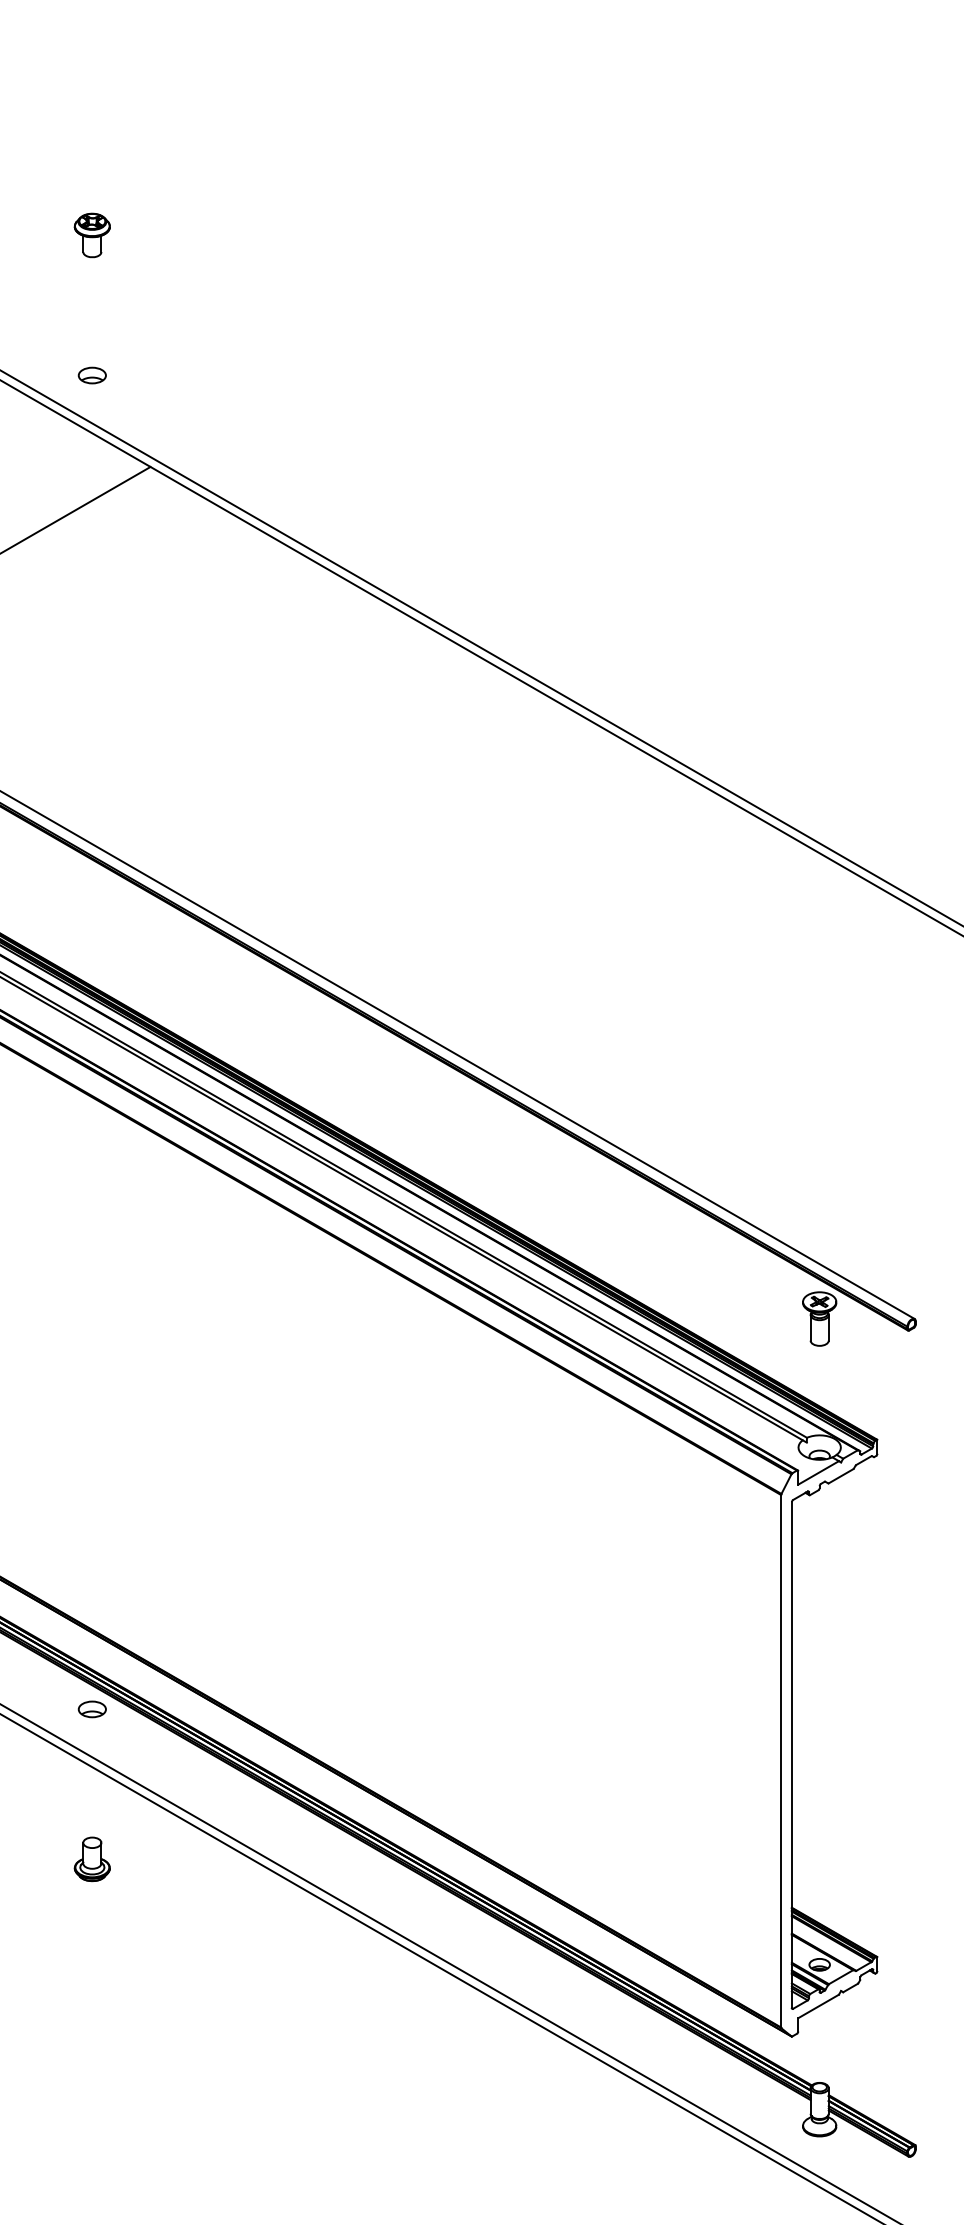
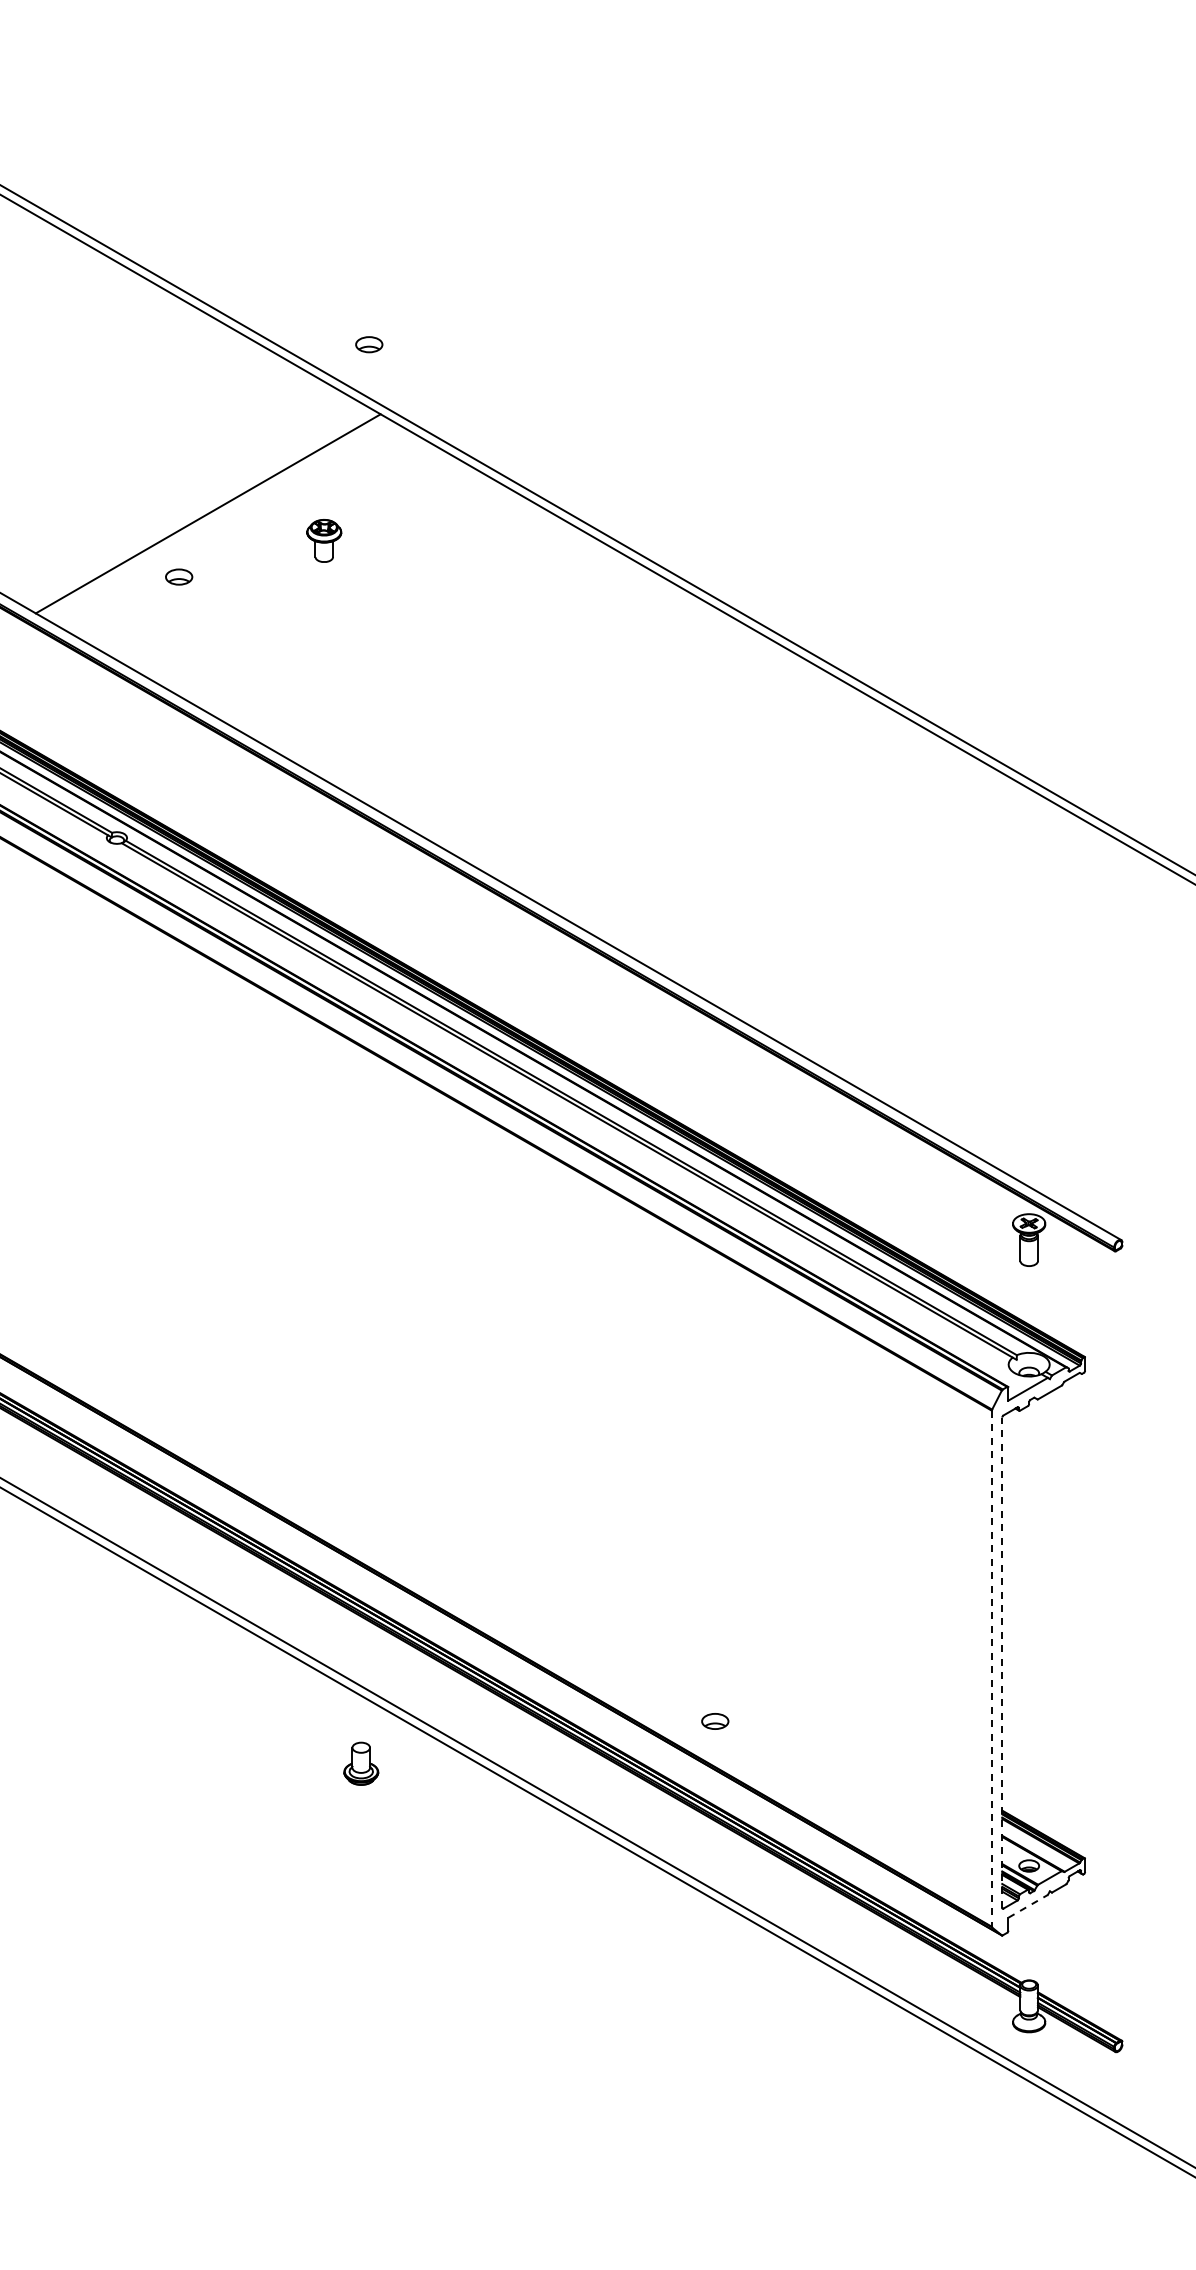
part: (92, 235) -> (324, 540), moved
part: (92, 375) -> (369, 344), moved
part: (92, 1709) -> (715, 1721), moved
line: (792, 1754) -> (1002, 1662), solid -> dashed
line: (780, 1762) -> (991, 1669), solid -> dashed
part: (92, 1859) -> (361, 1763), moved
line: (818, 2006) -> (1028, 1906), solid -> dashed

